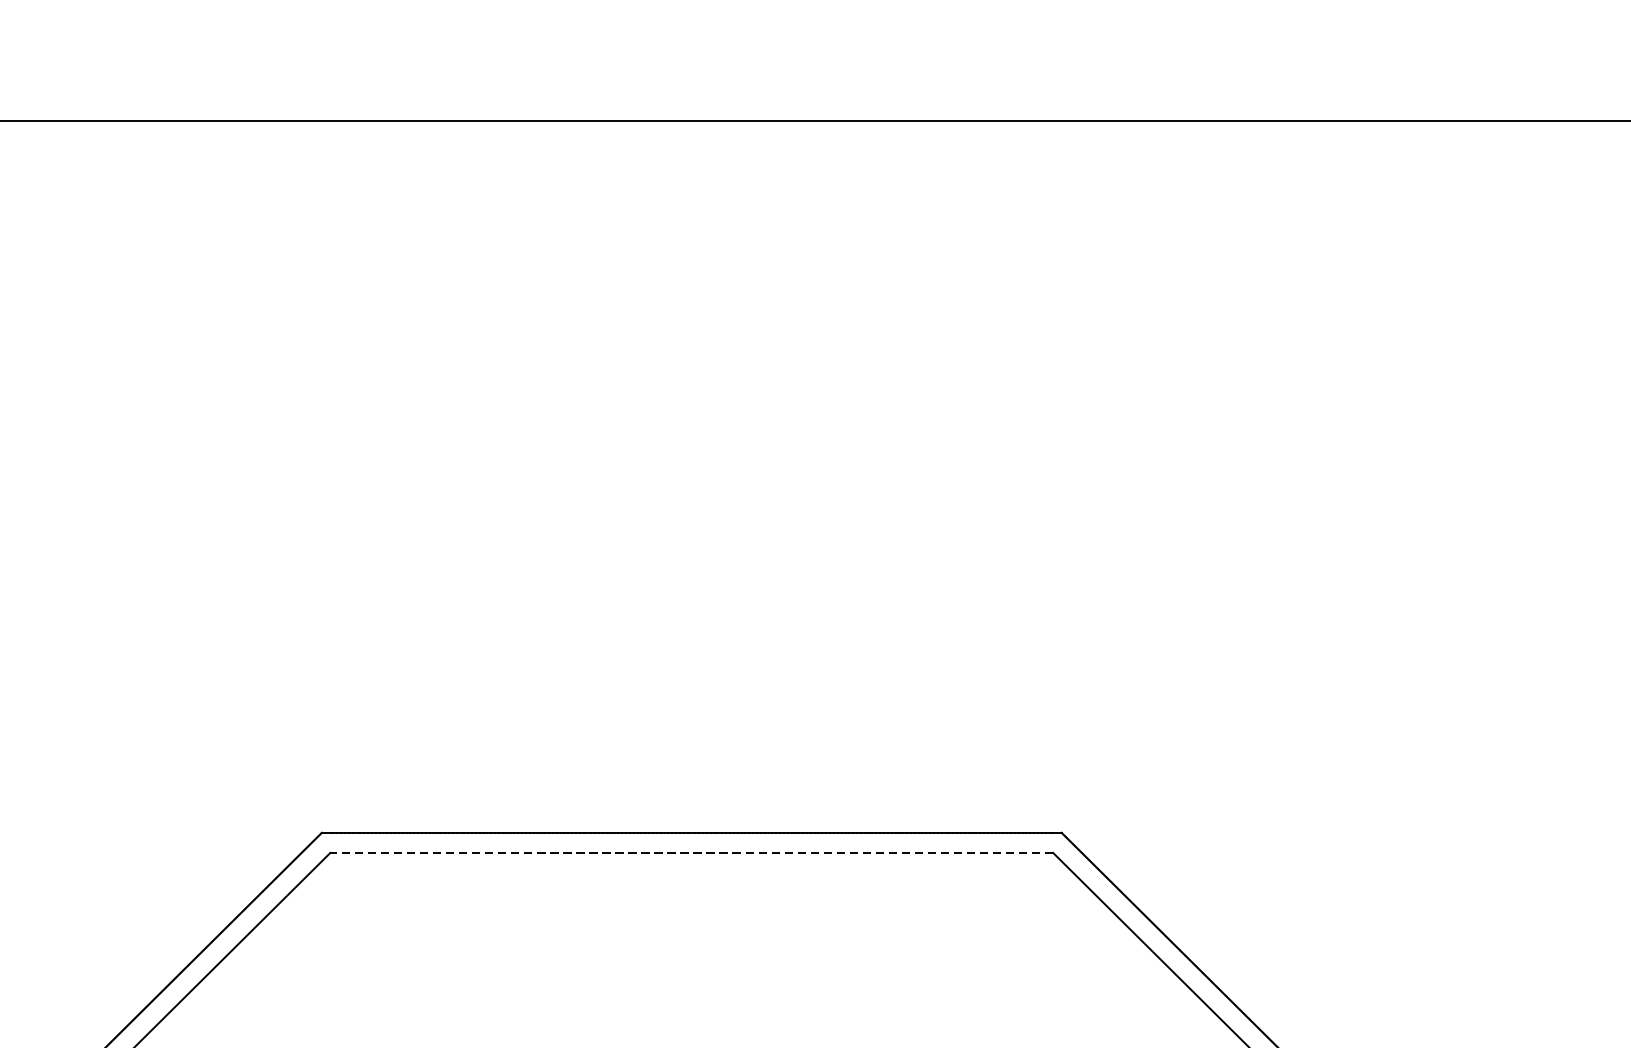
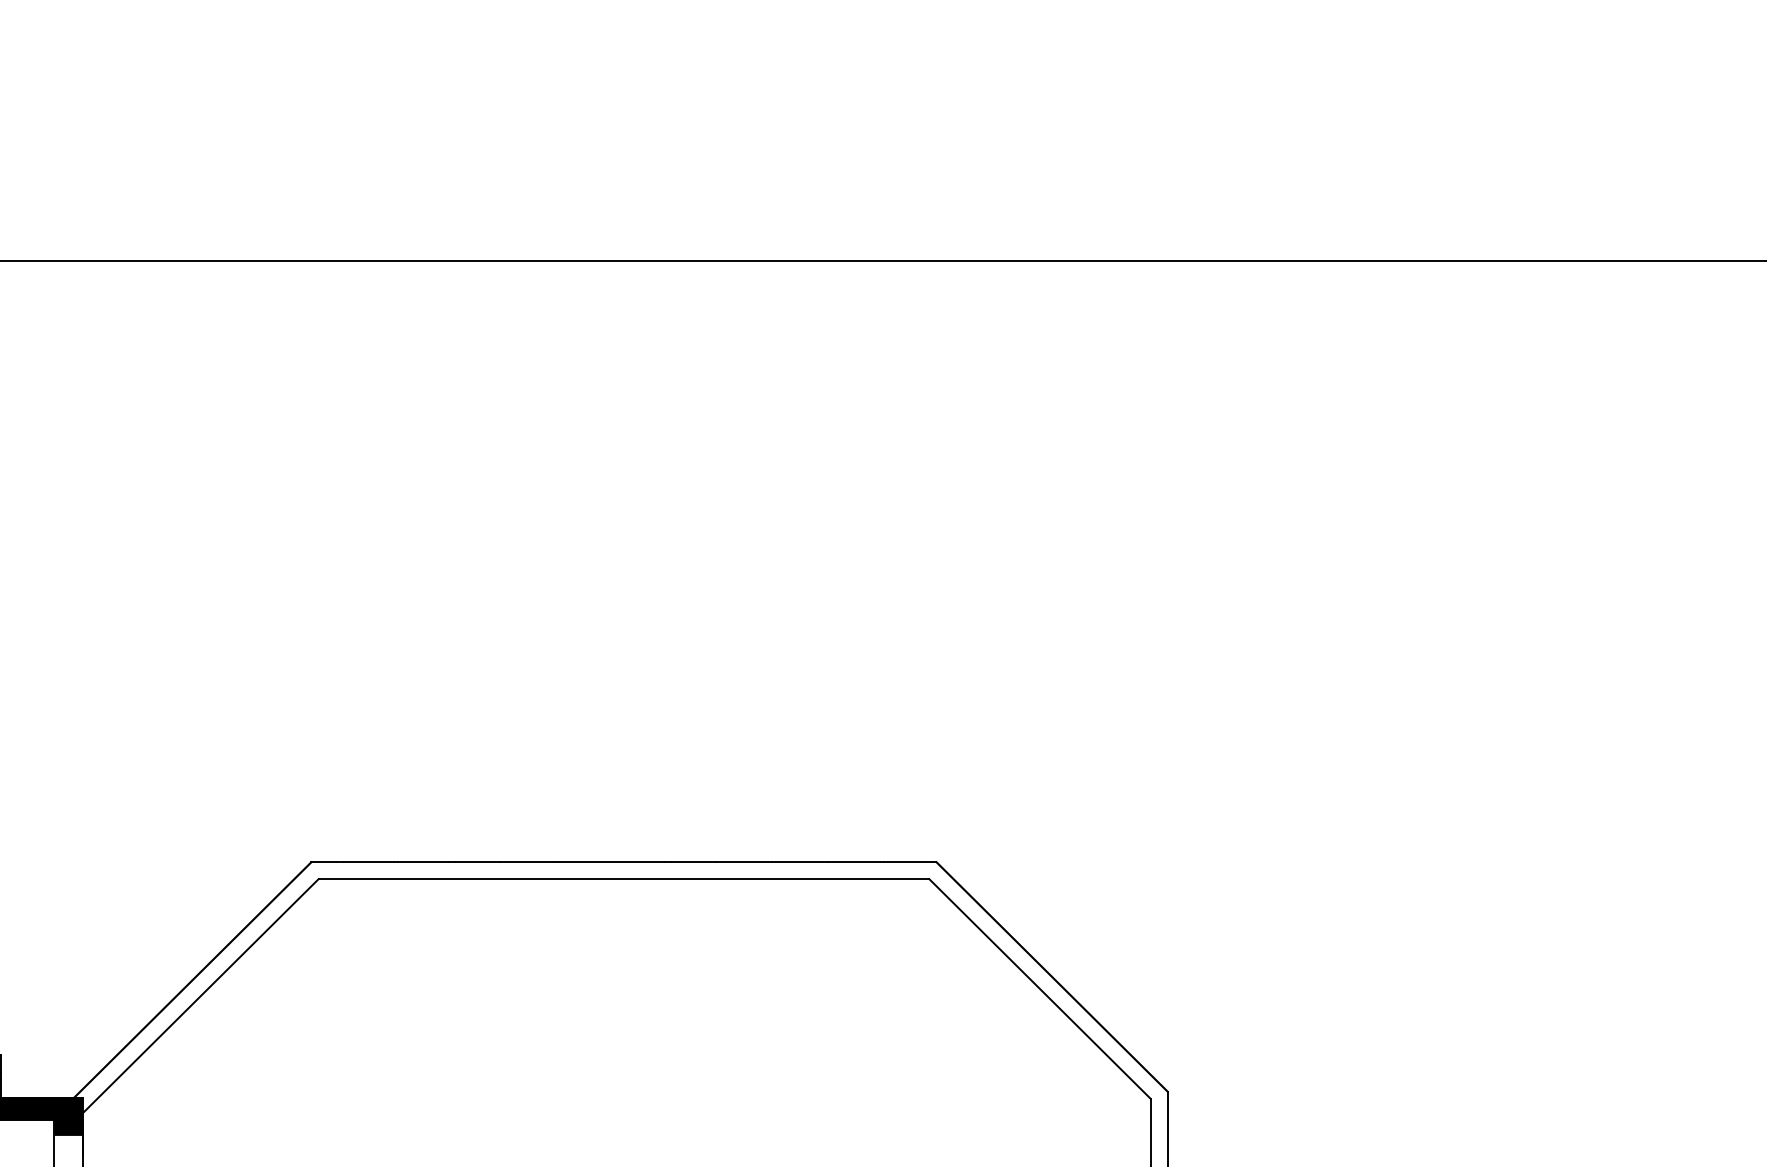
line: (691, 853) -> (623, 879), dashed -> solid

